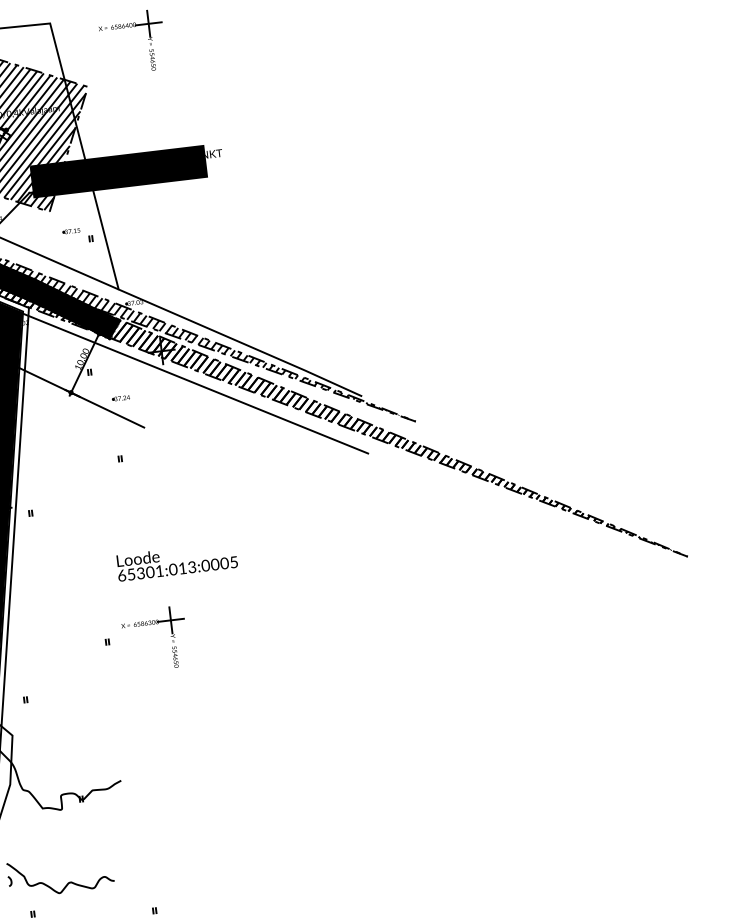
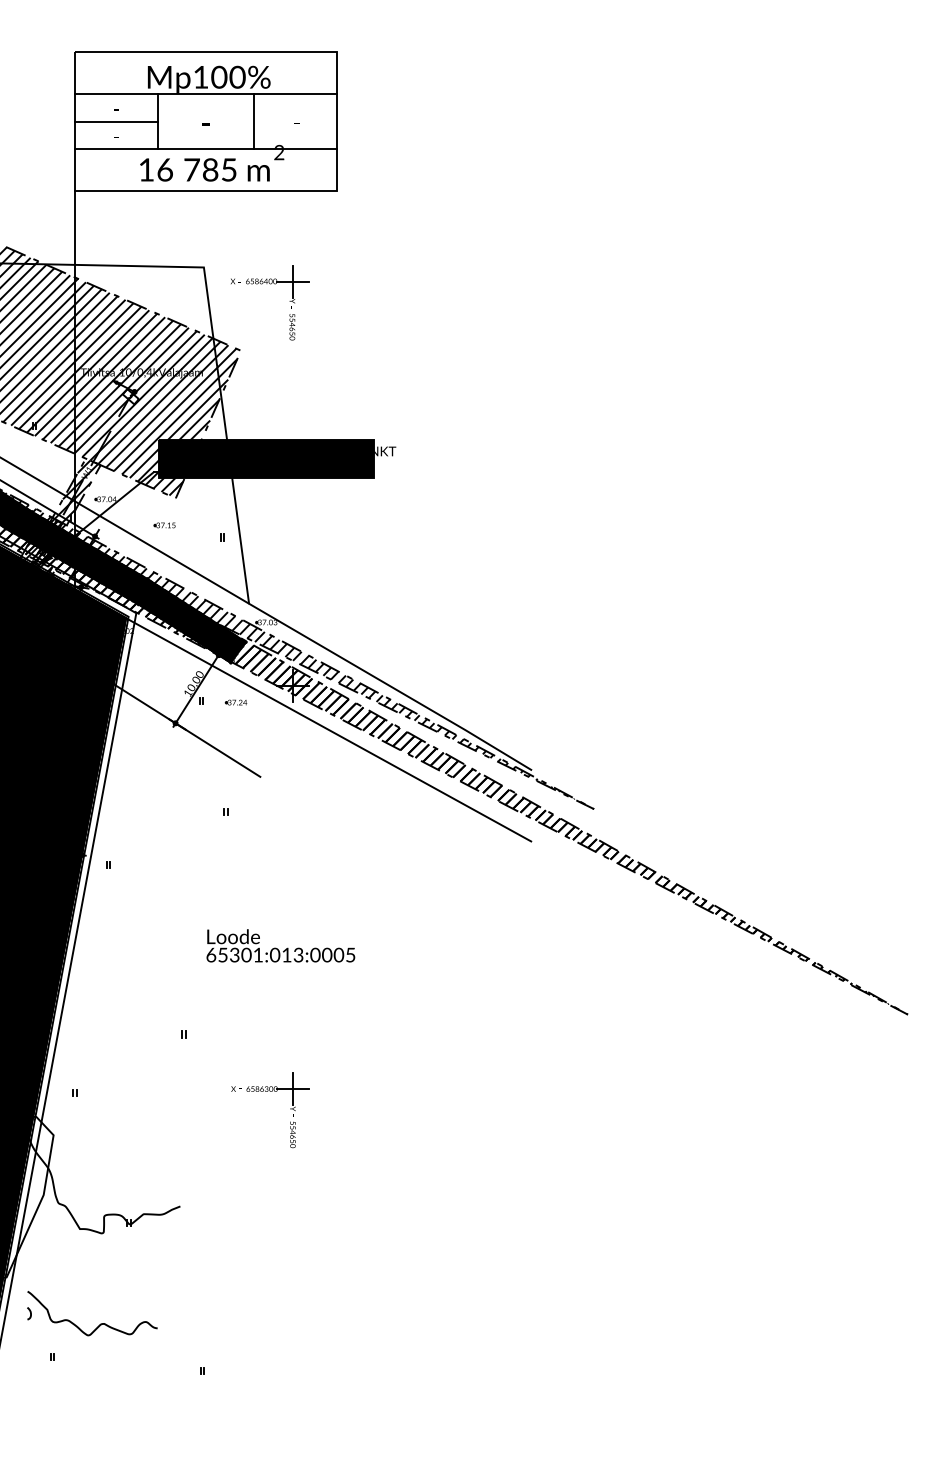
part: (131, 27) -> (270, 284), moved
part: (71, 231) -> (164, 525), moved
part: (120, 398) -> (235, 702), moved
part: (153, 624) -> (270, 1091), moved

